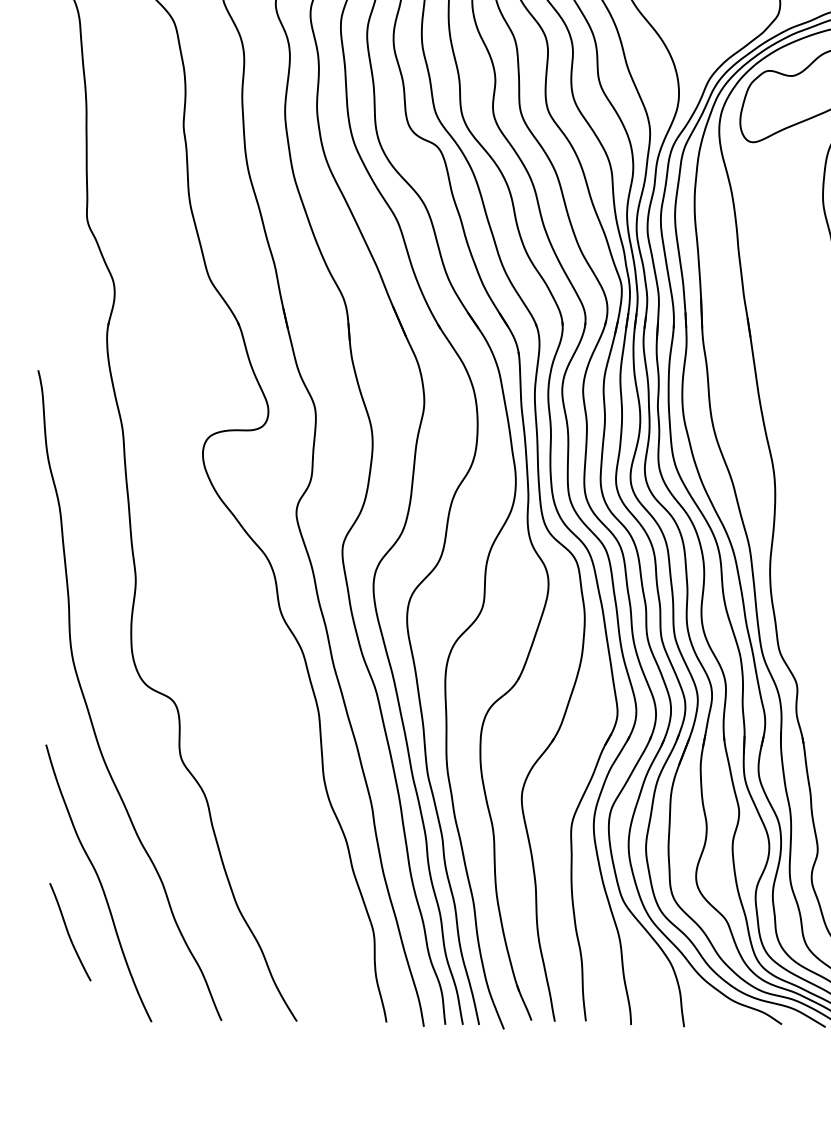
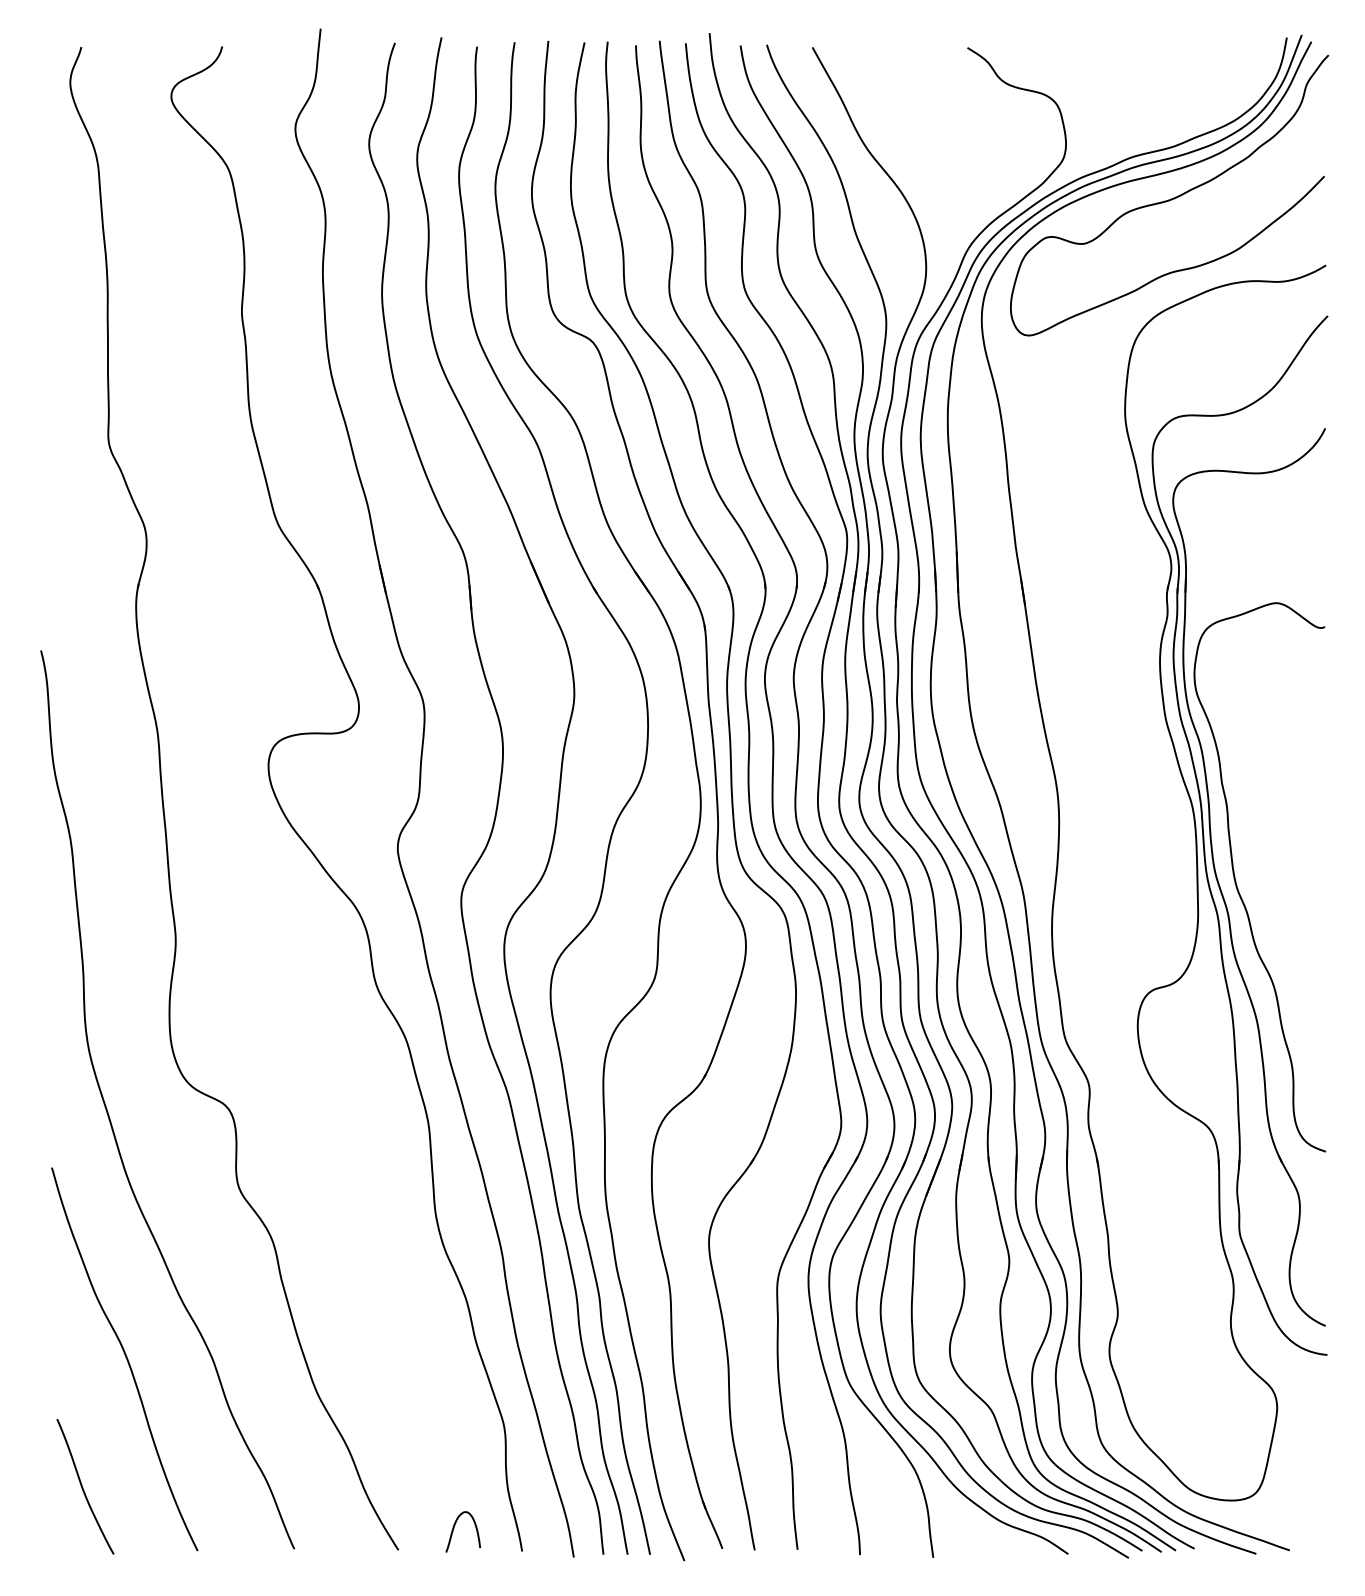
curve: (68, 932) -> (83, 1487), moved
curve: (337, 1005) -> (454, 1528), added

